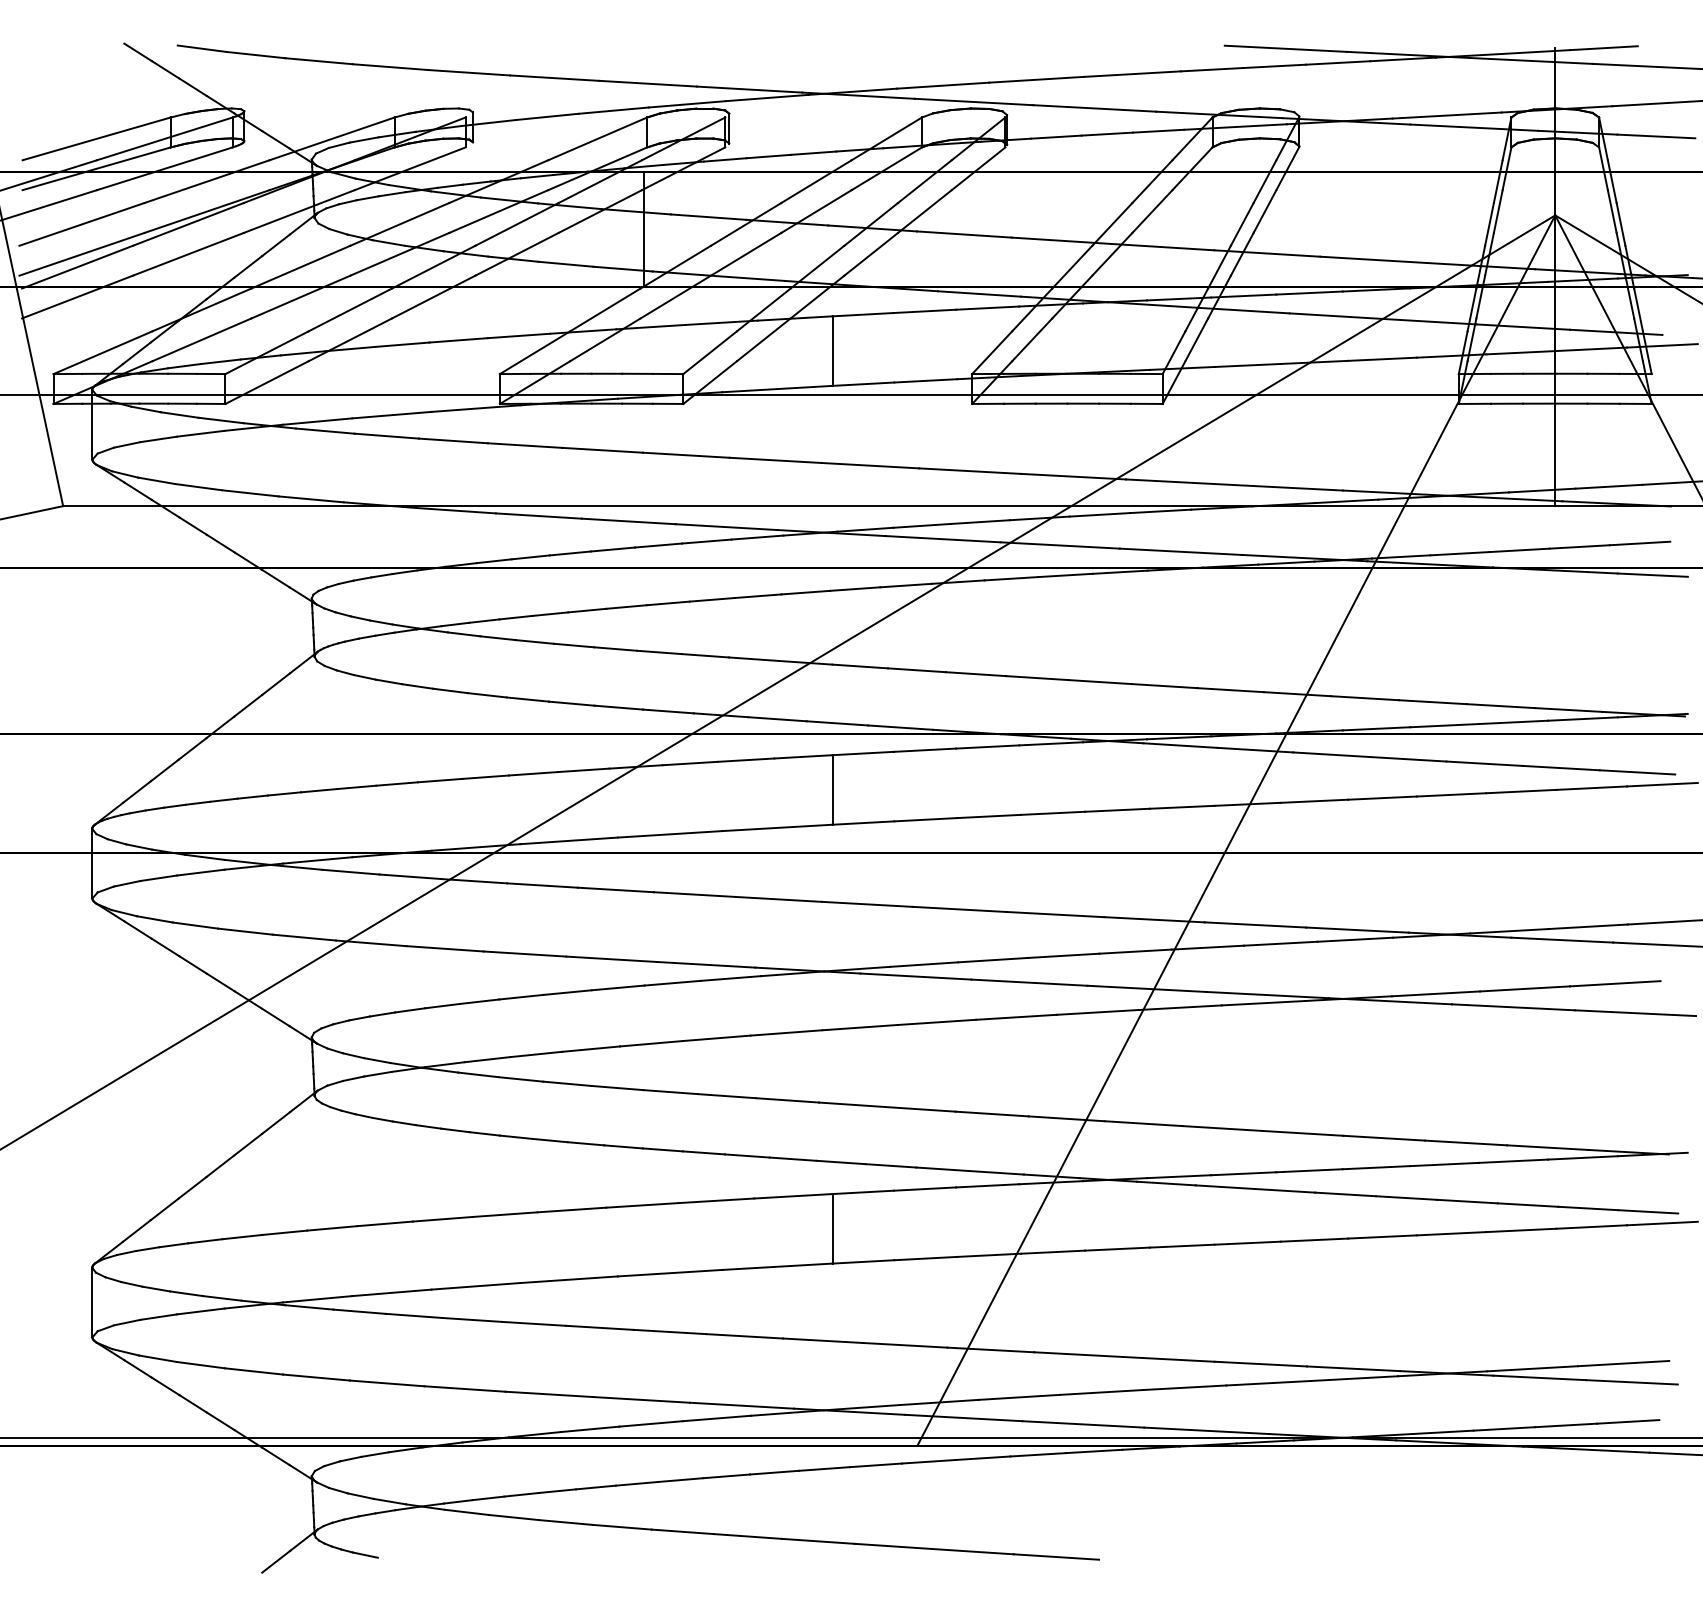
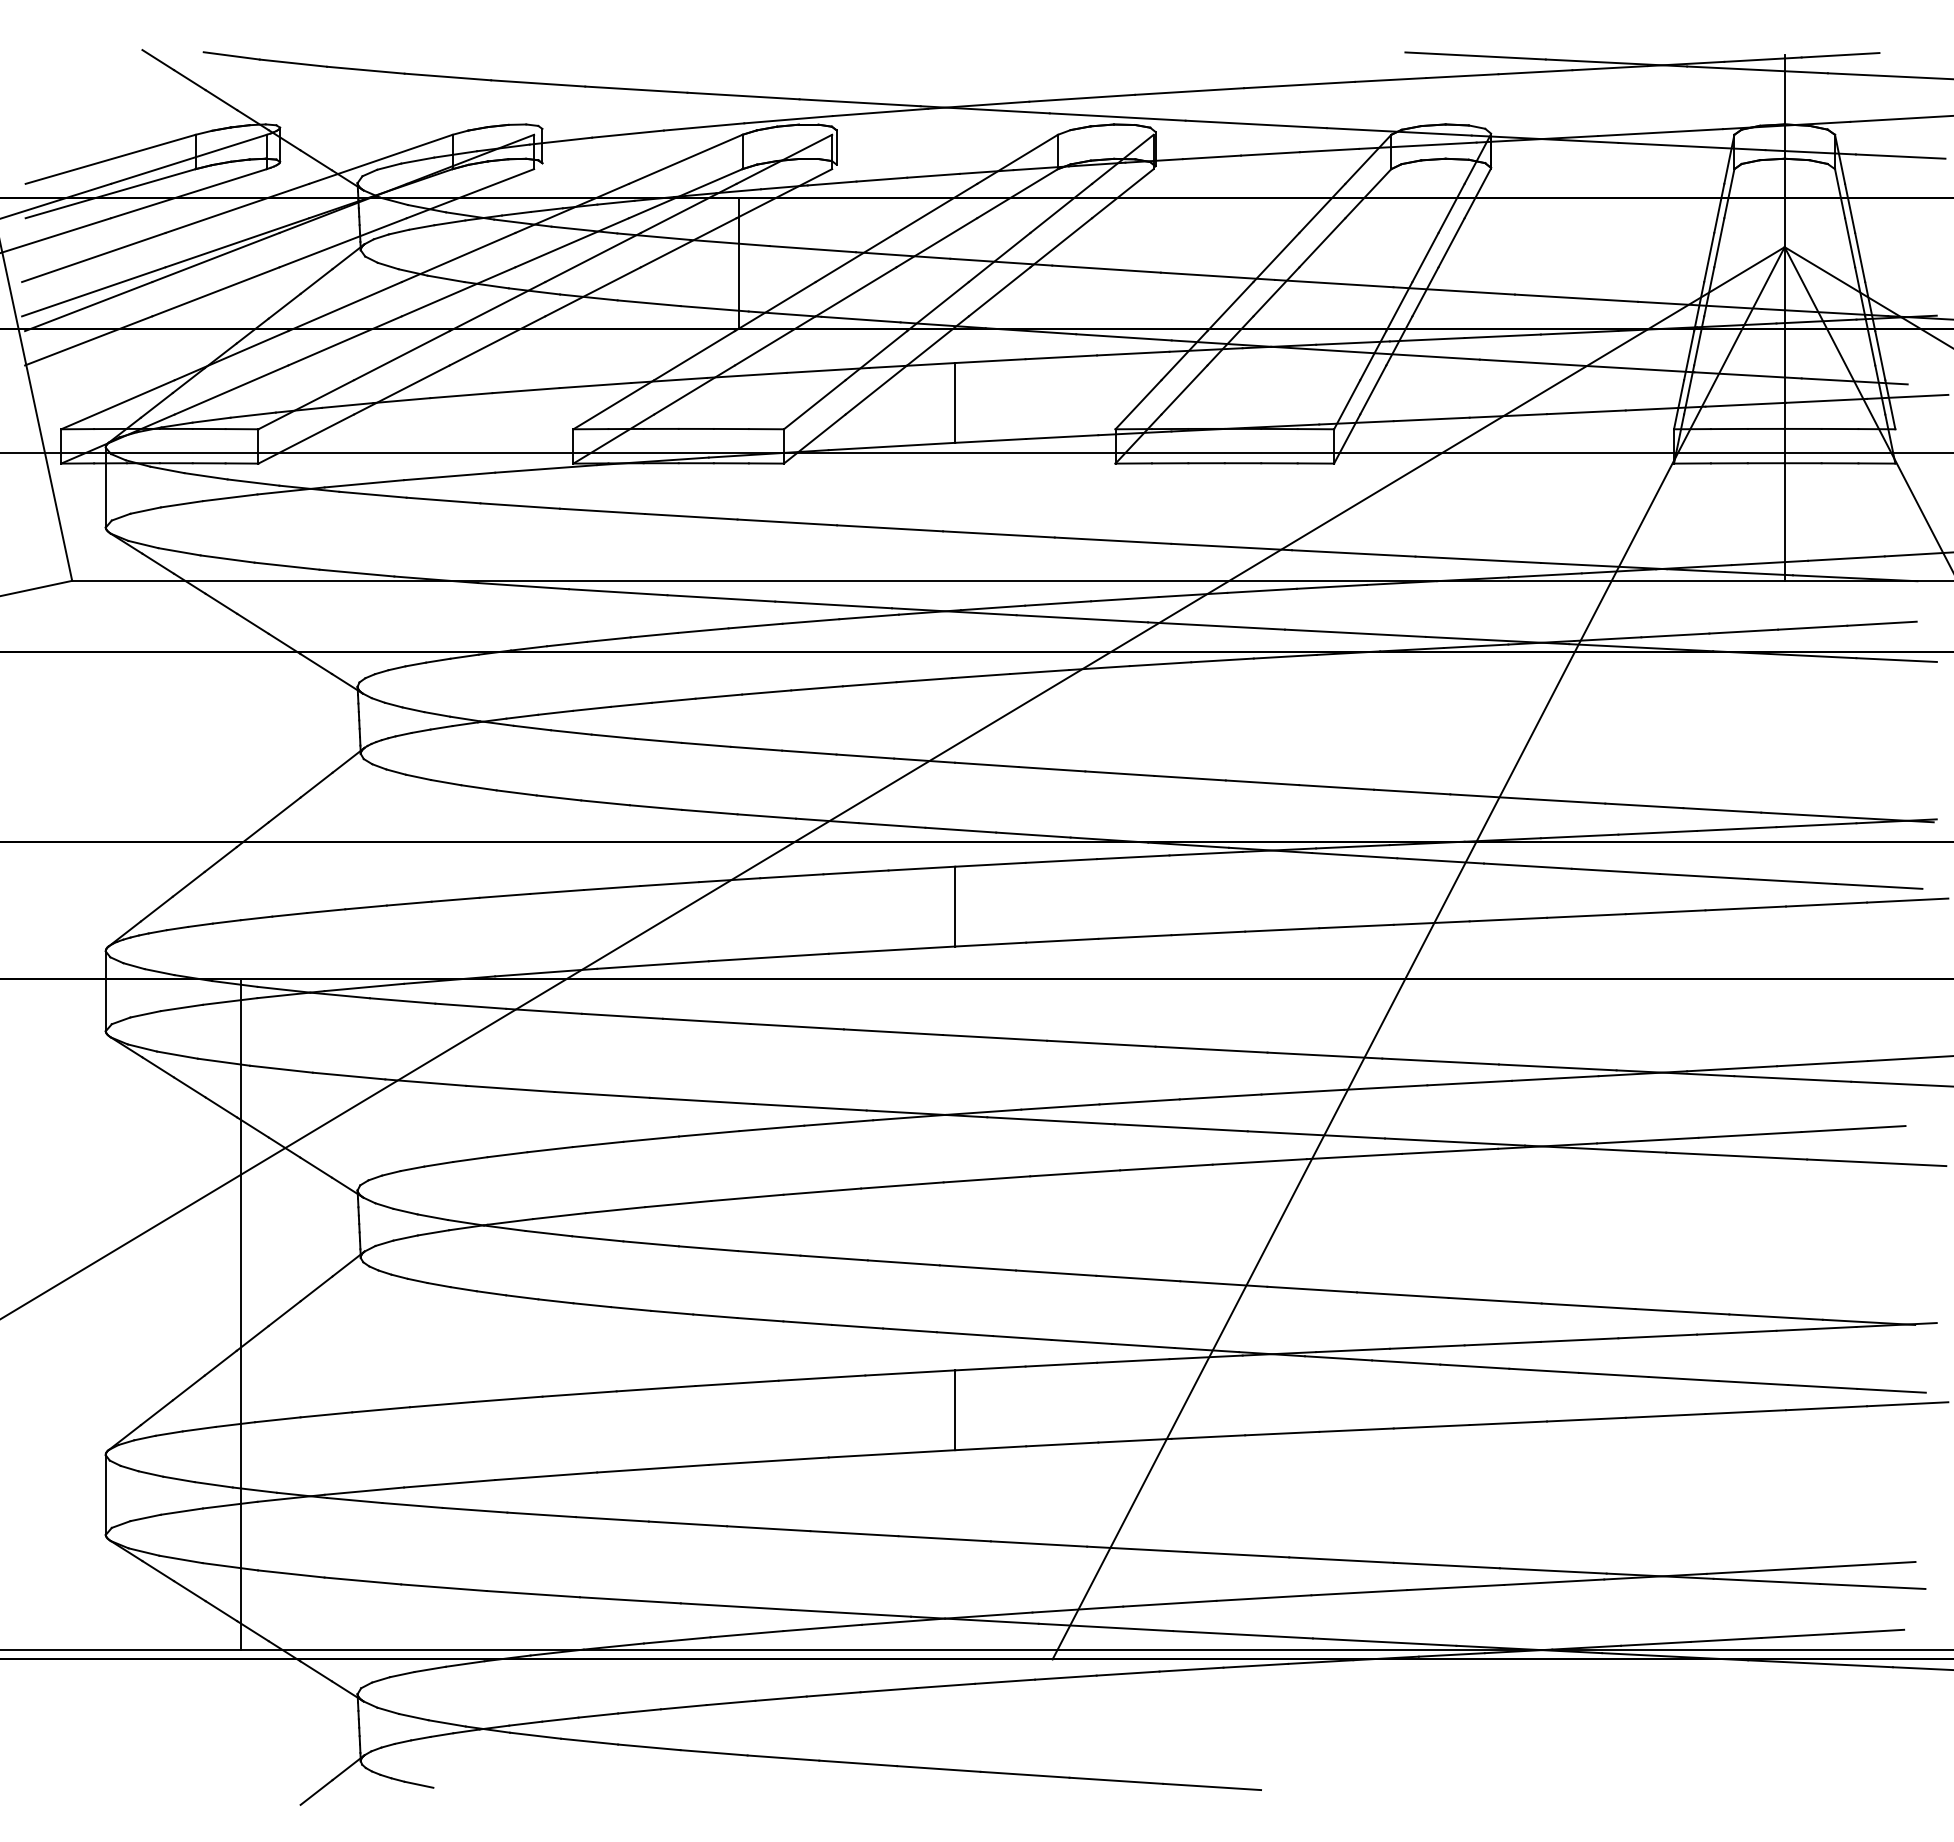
line: (210, 1145) -> (241, 1314), added

